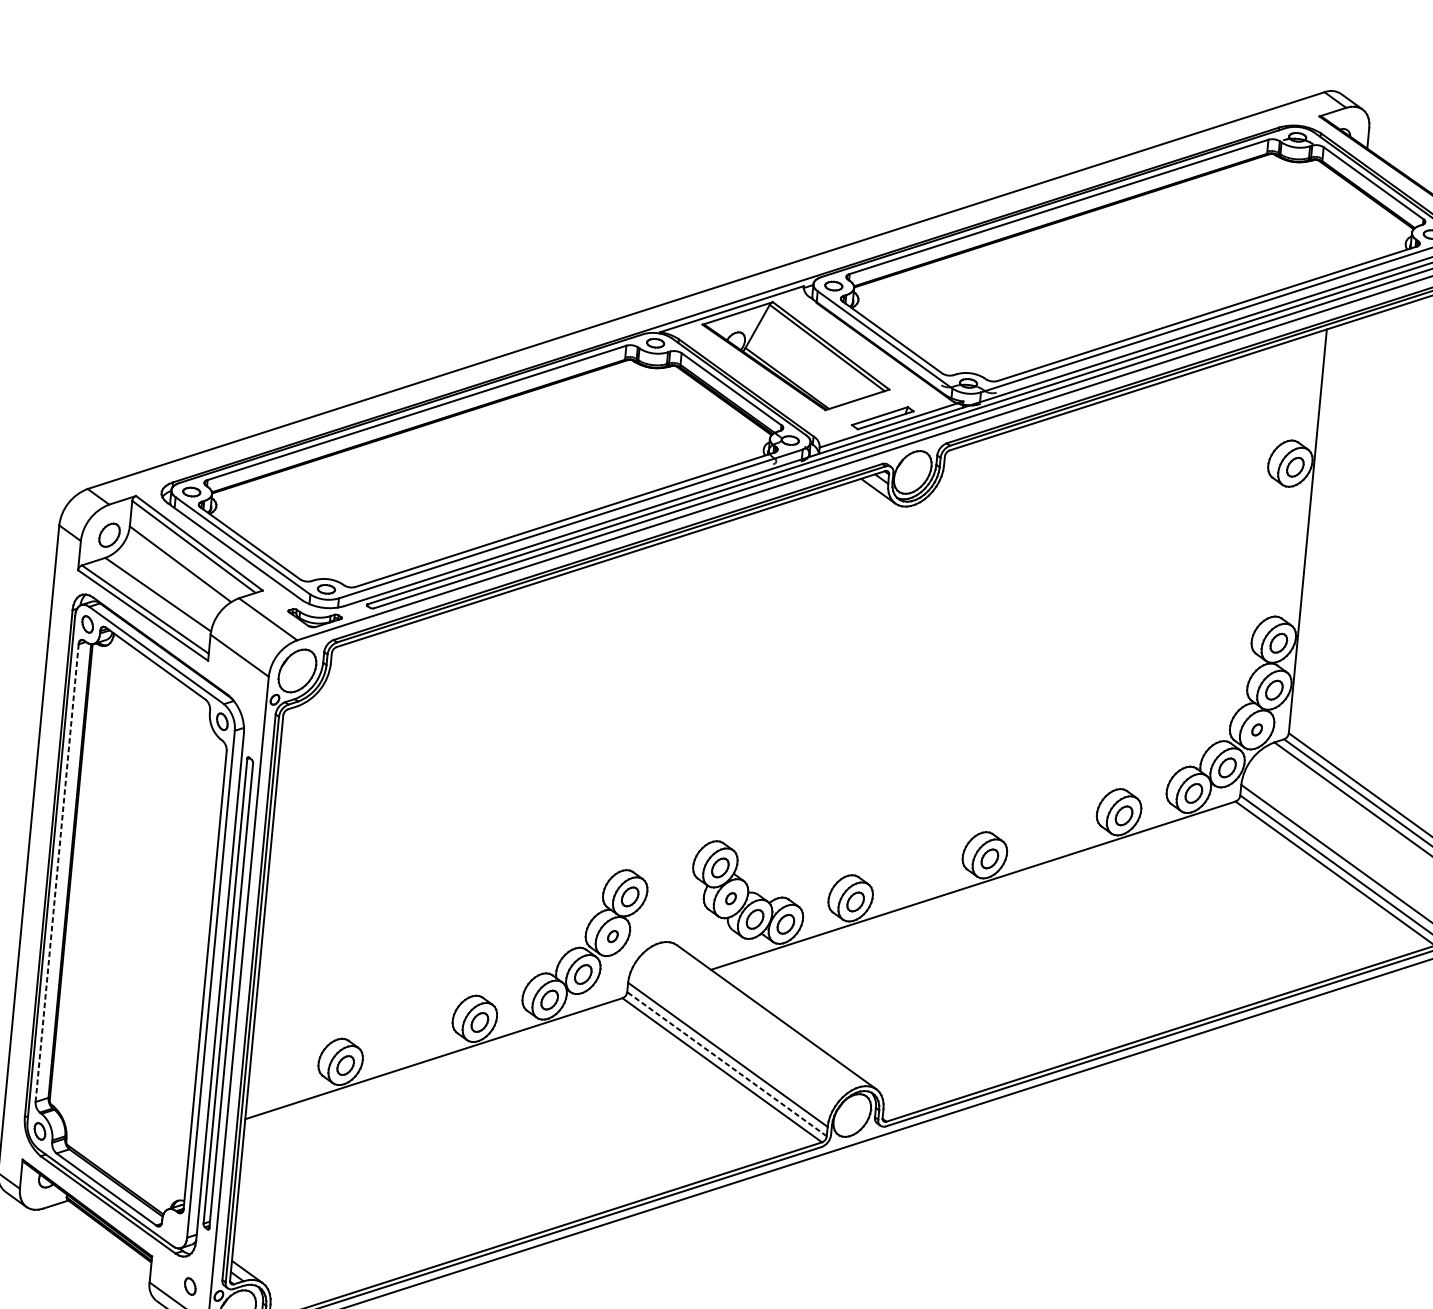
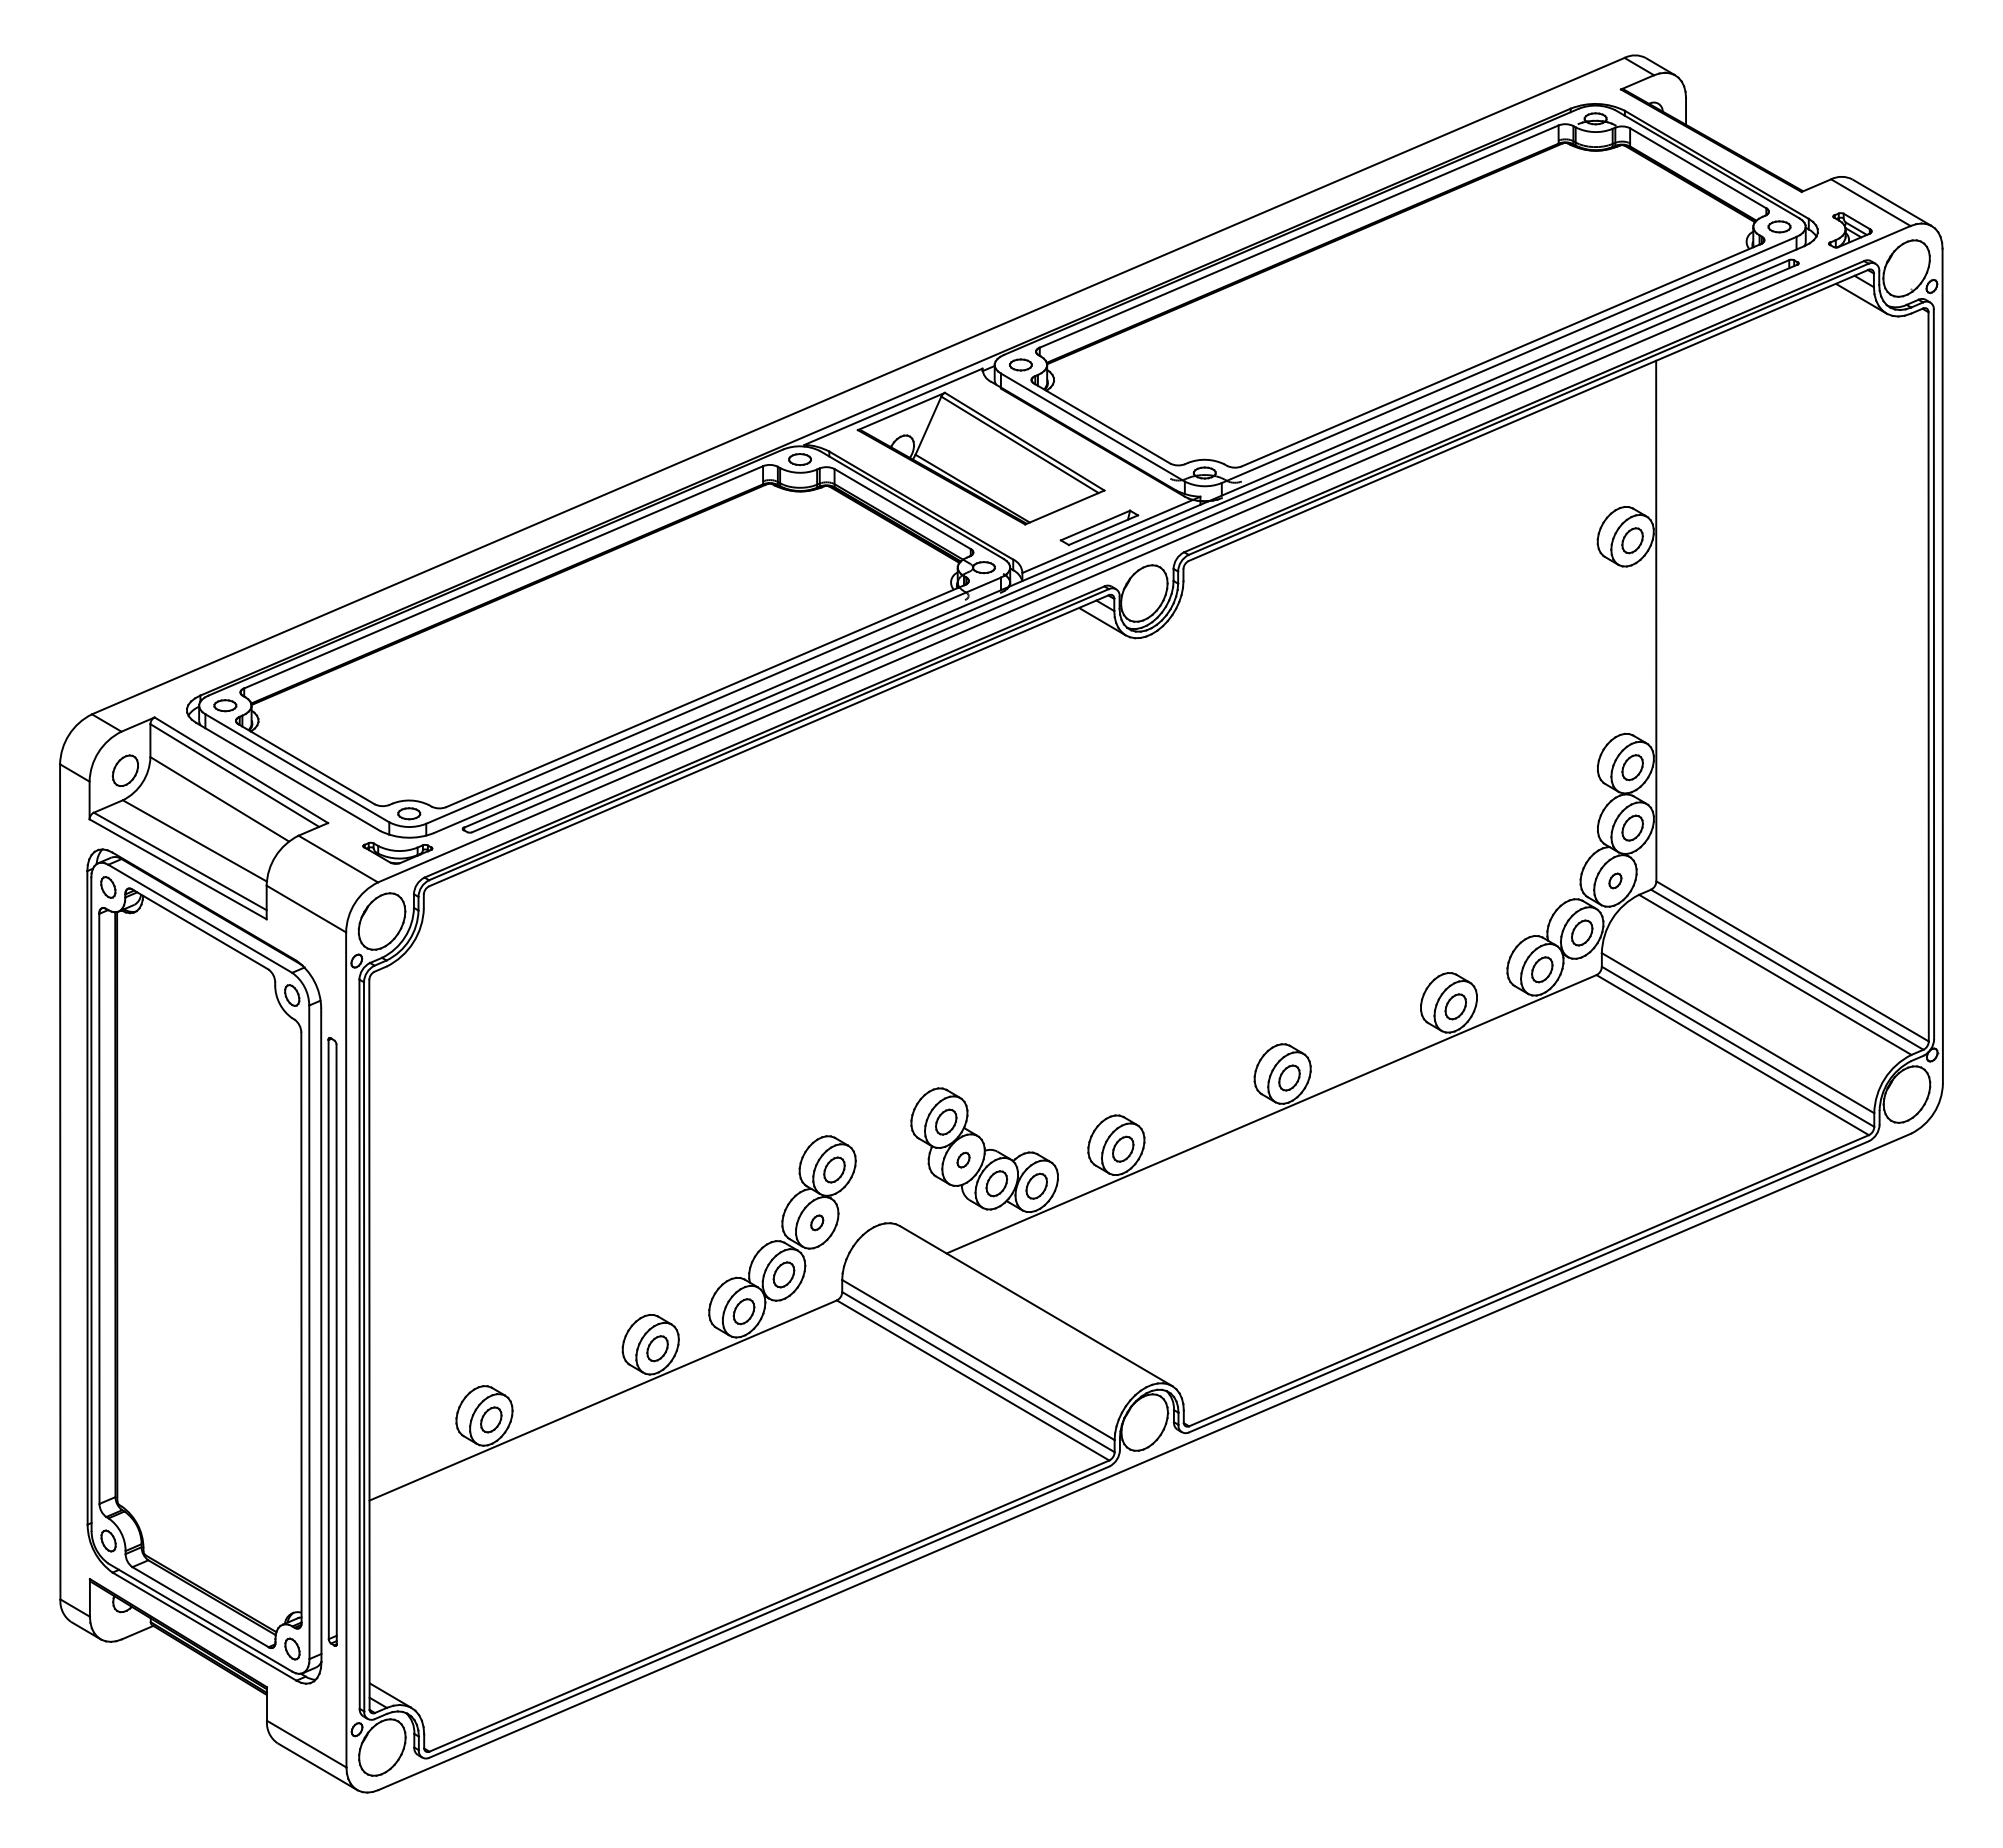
line: (57, 872) -> (99, 1208), dashed -> solid
line: (727, 1064) -> (978, 1372), dashed -> solid
part: (190, 1286) -> (292, 1648), moved

